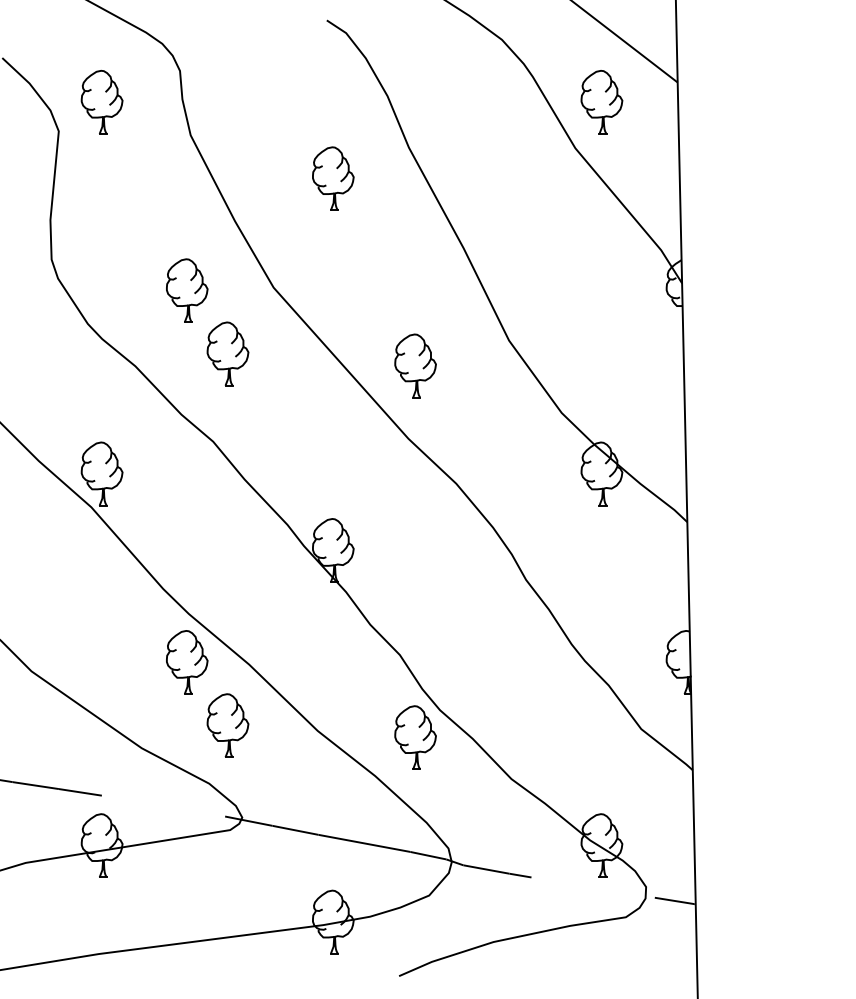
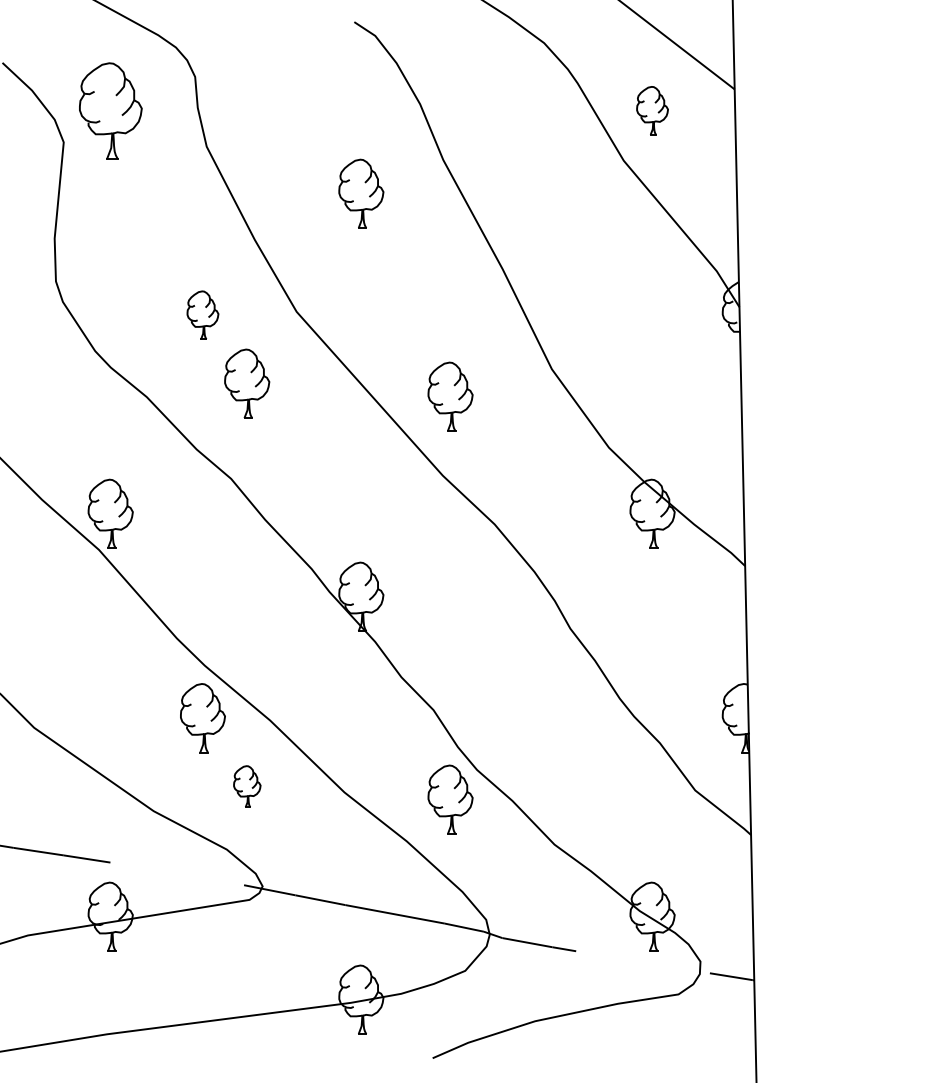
part: (101, 101) -> (110, 110), size x1.4
part: (601, 101) -> (652, 110), size x0.7
part: (186, 291) -> (202, 315), size x0.7
part: (228, 725) -> (247, 786), size x0.6

